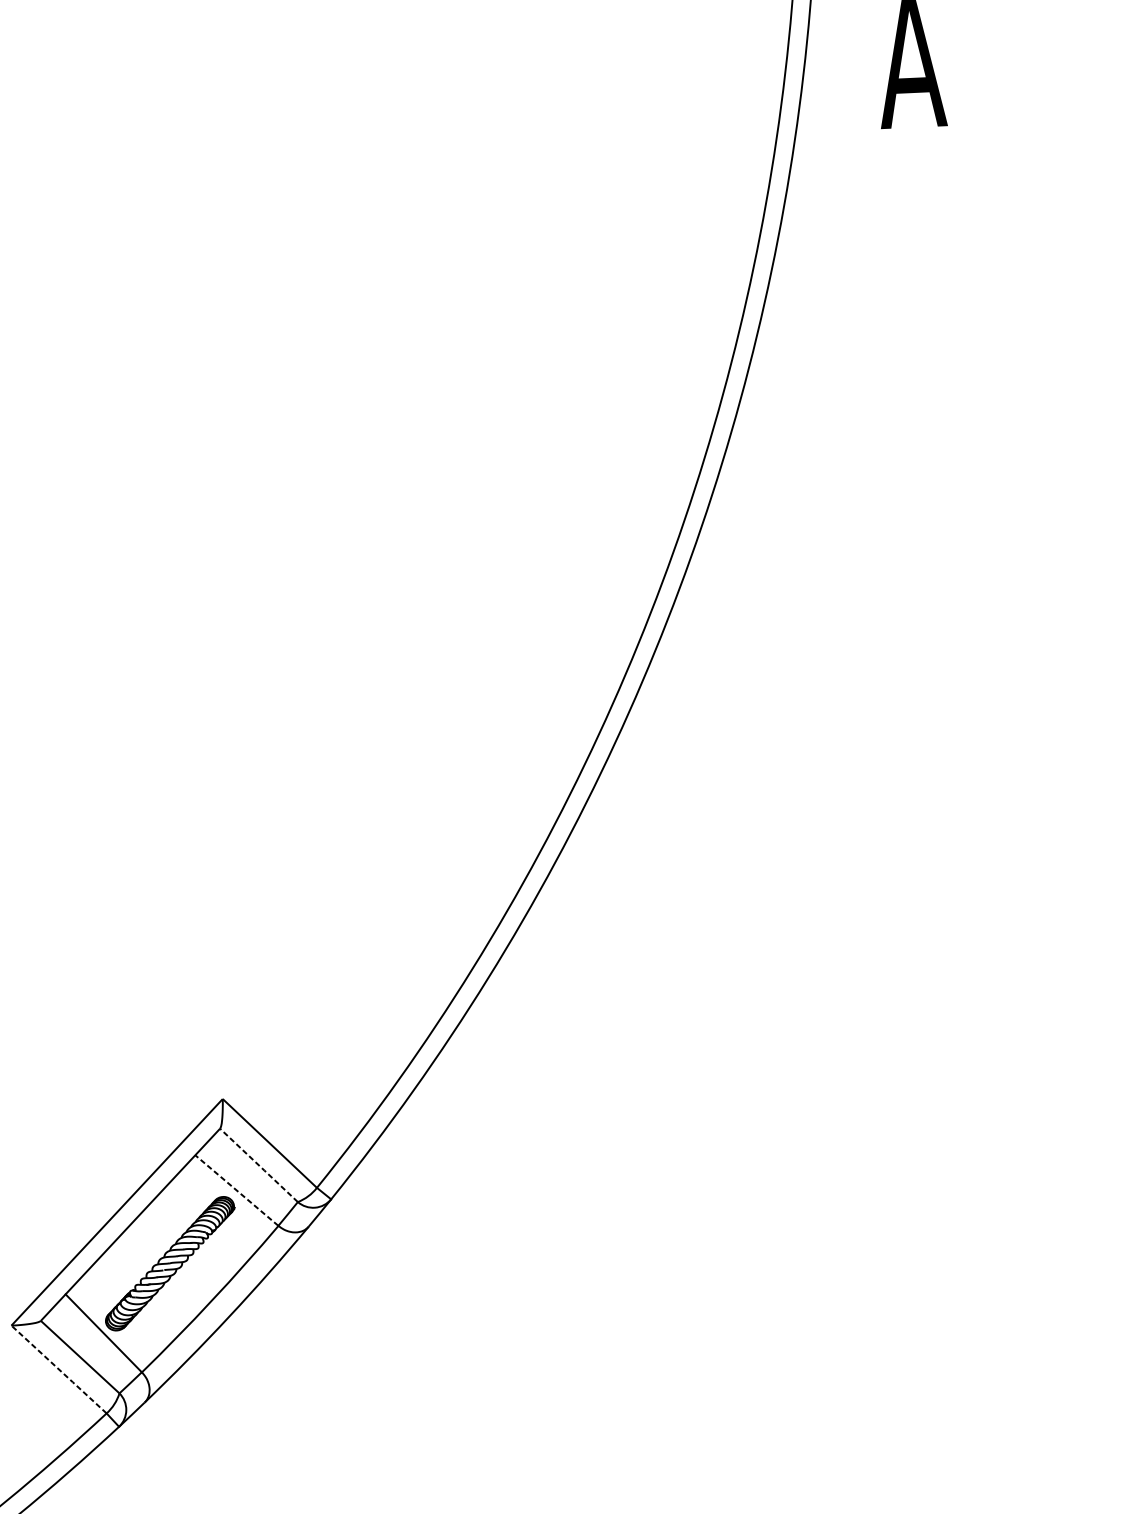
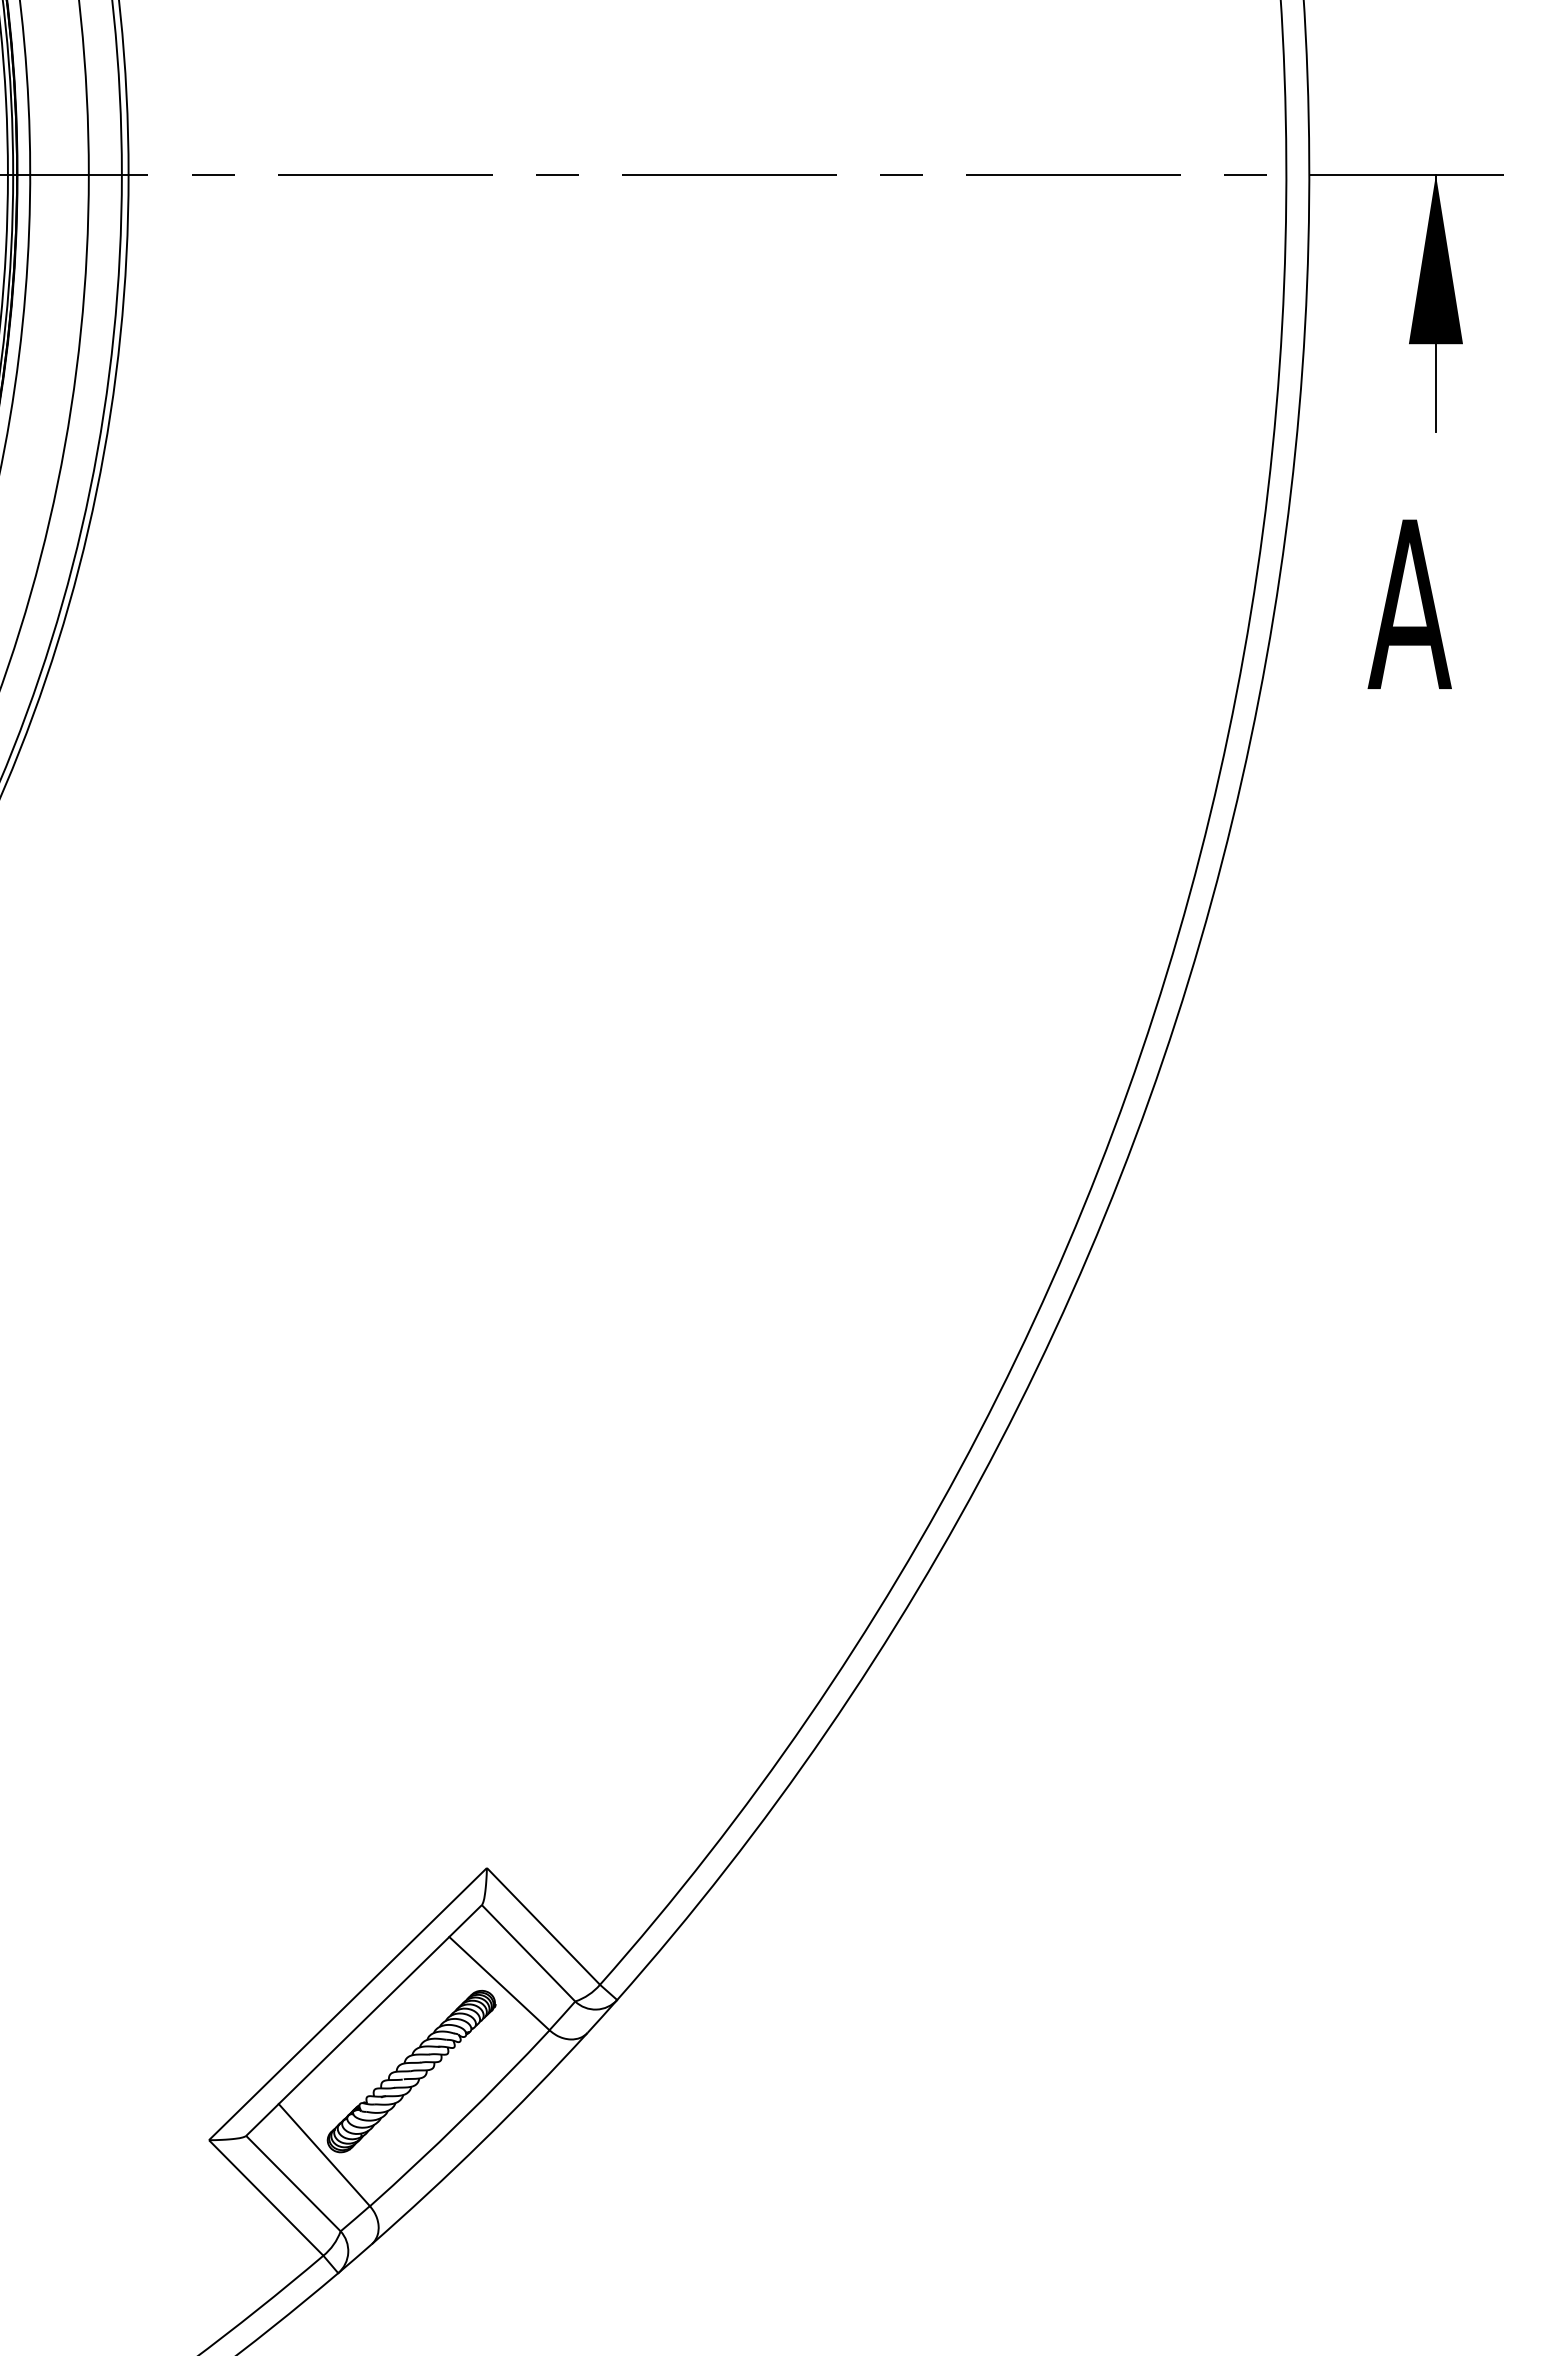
line: (259, 1165) -> (529, 1953), dashed -> solid
line: (236, 1190) -> (499, 1983), dashed -> solid
line: (59, 1369) -> (266, 2198), dashed -> solid

